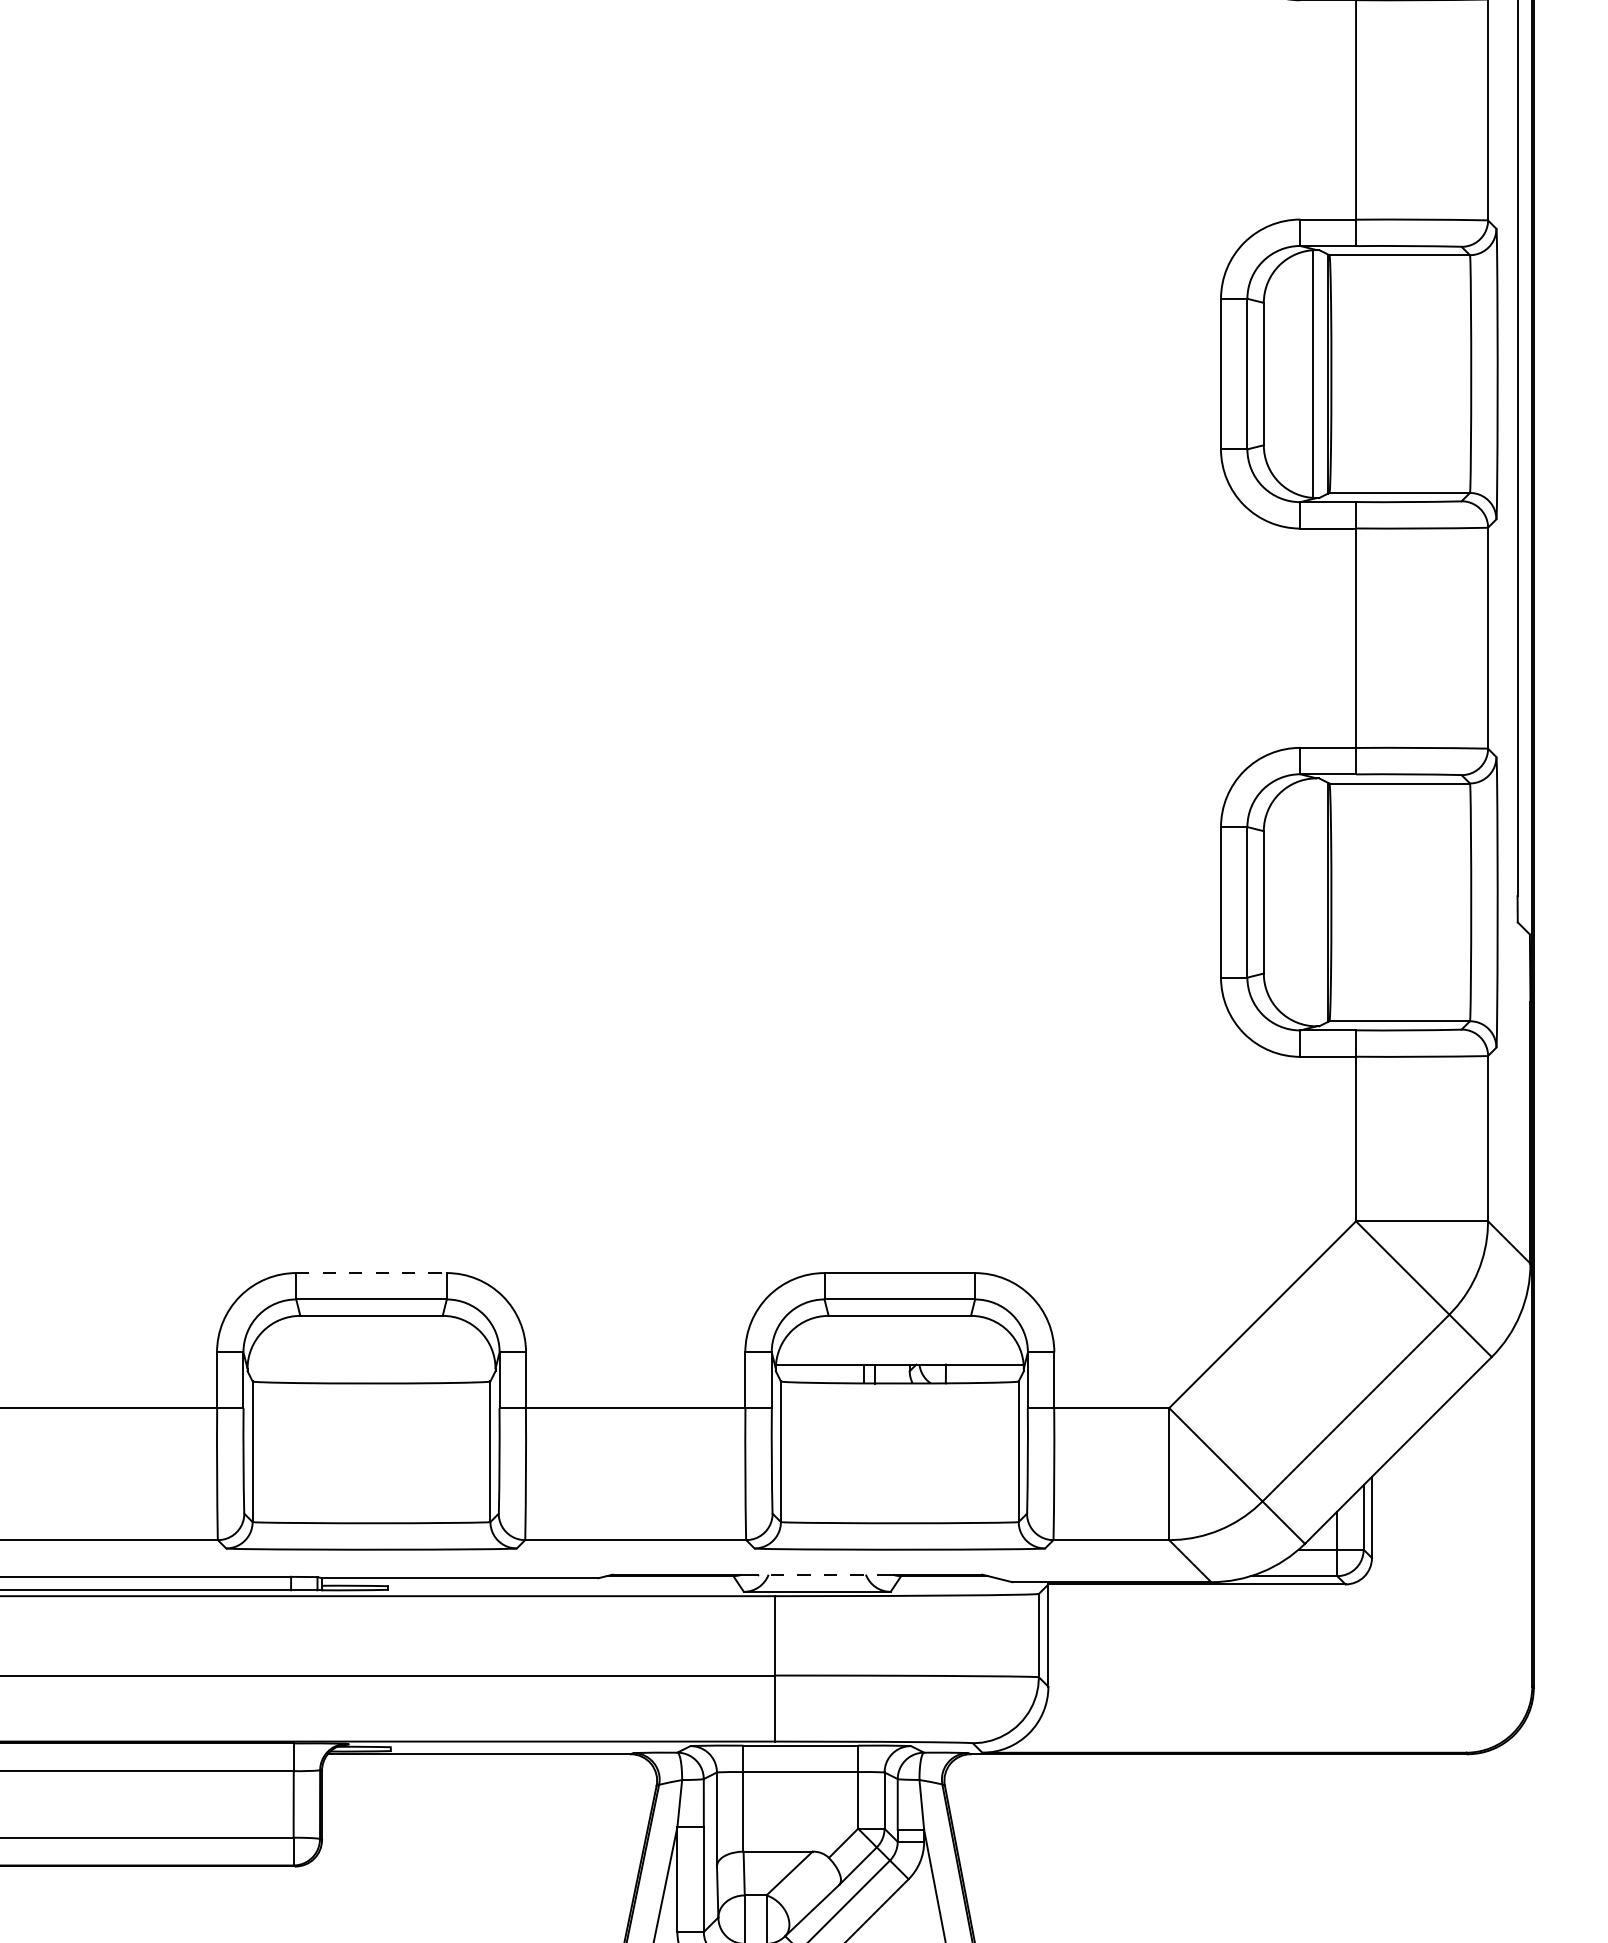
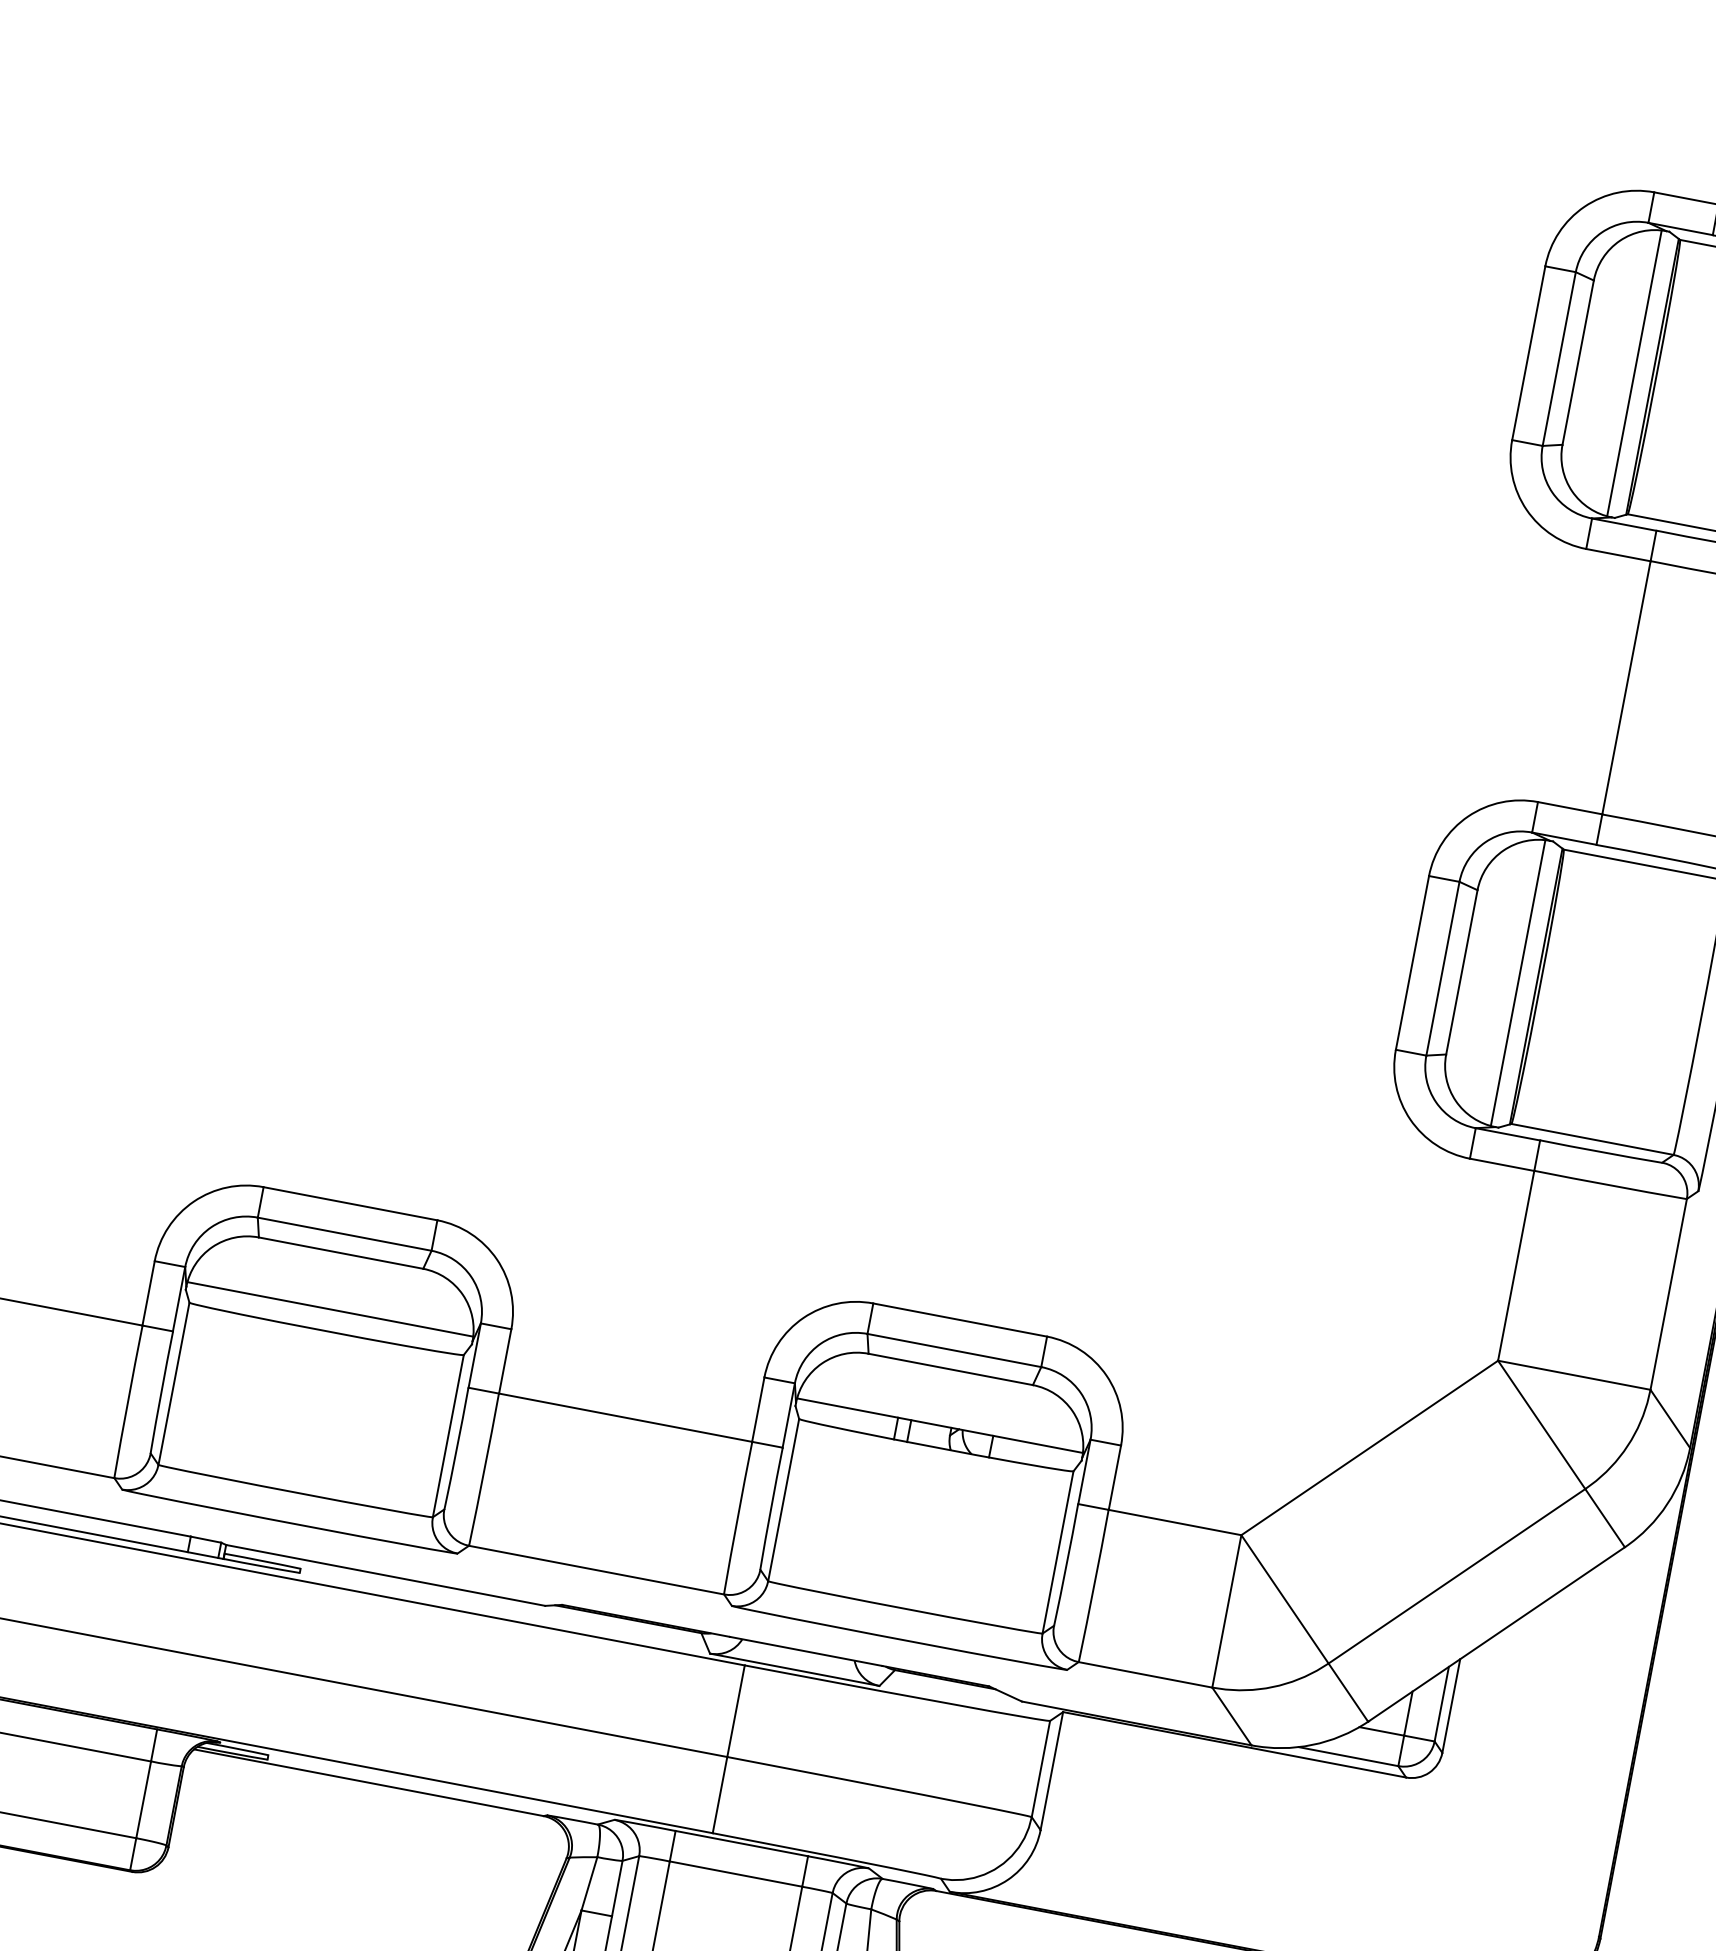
line: (1312, 902) -> (1518, 983), added
line: (372, 1273) -> (351, 1204), dashed -> solid
line: (371, 1364) -> (330, 1309), added
line: (823, 1574) -> (805, 1651), dashed -> solid

